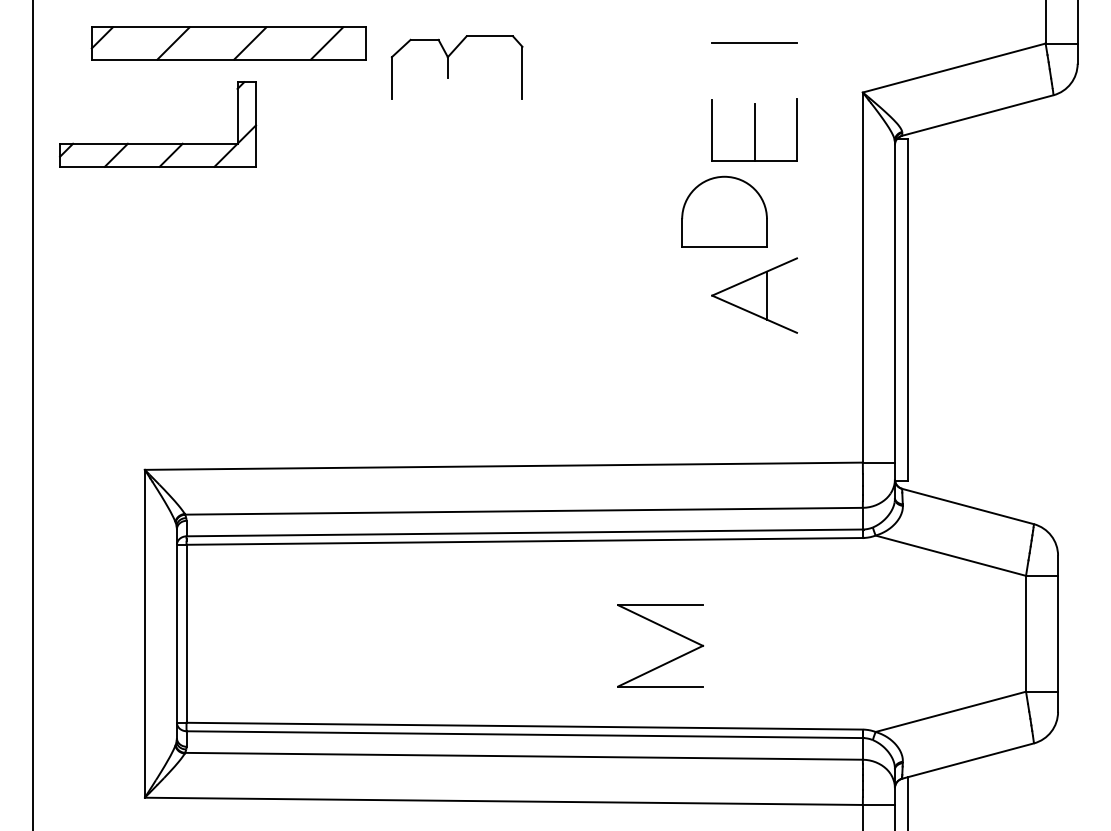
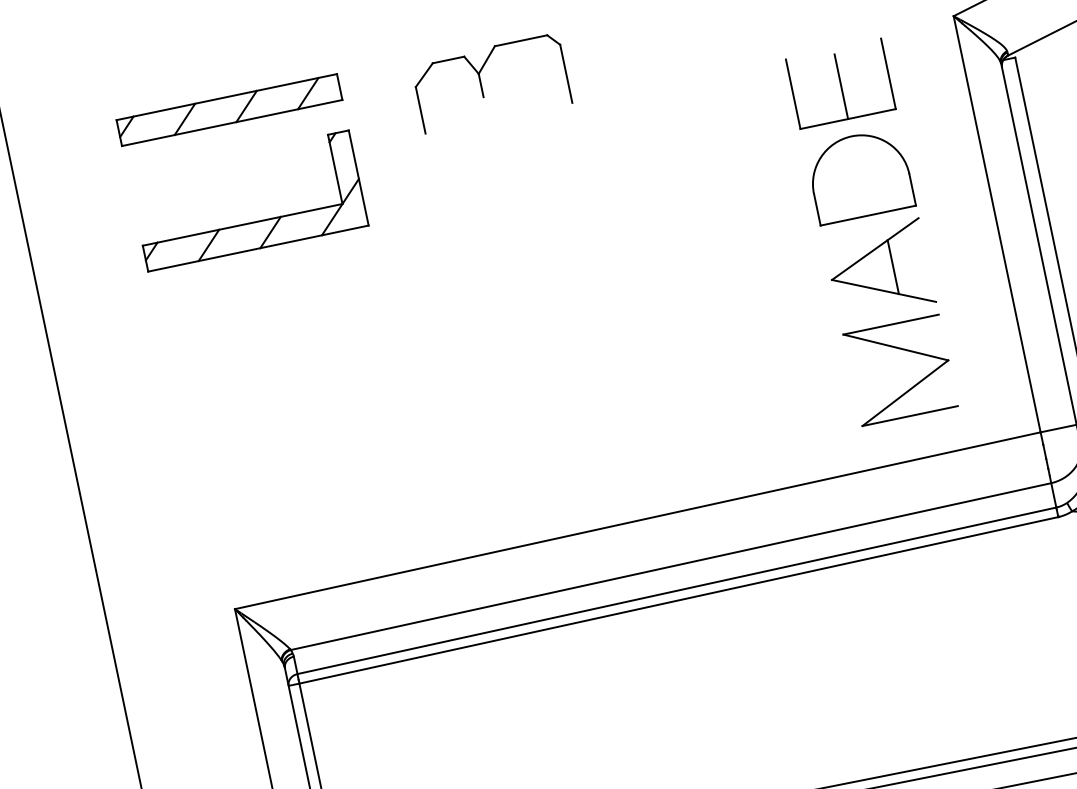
part: (228, 43) -> (228, 110), size x0.71
part: (158, 143) -> (253, 222), moved
part: (724, 211) -> (859, 175), moved
part: (668, 630) -> (905, 351), moved

